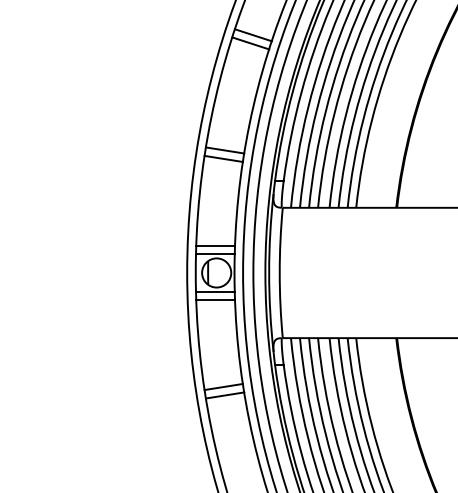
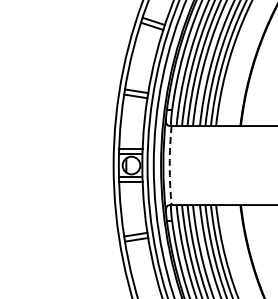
arc: (279, 272) -> (169, 165), solid -> dashed

